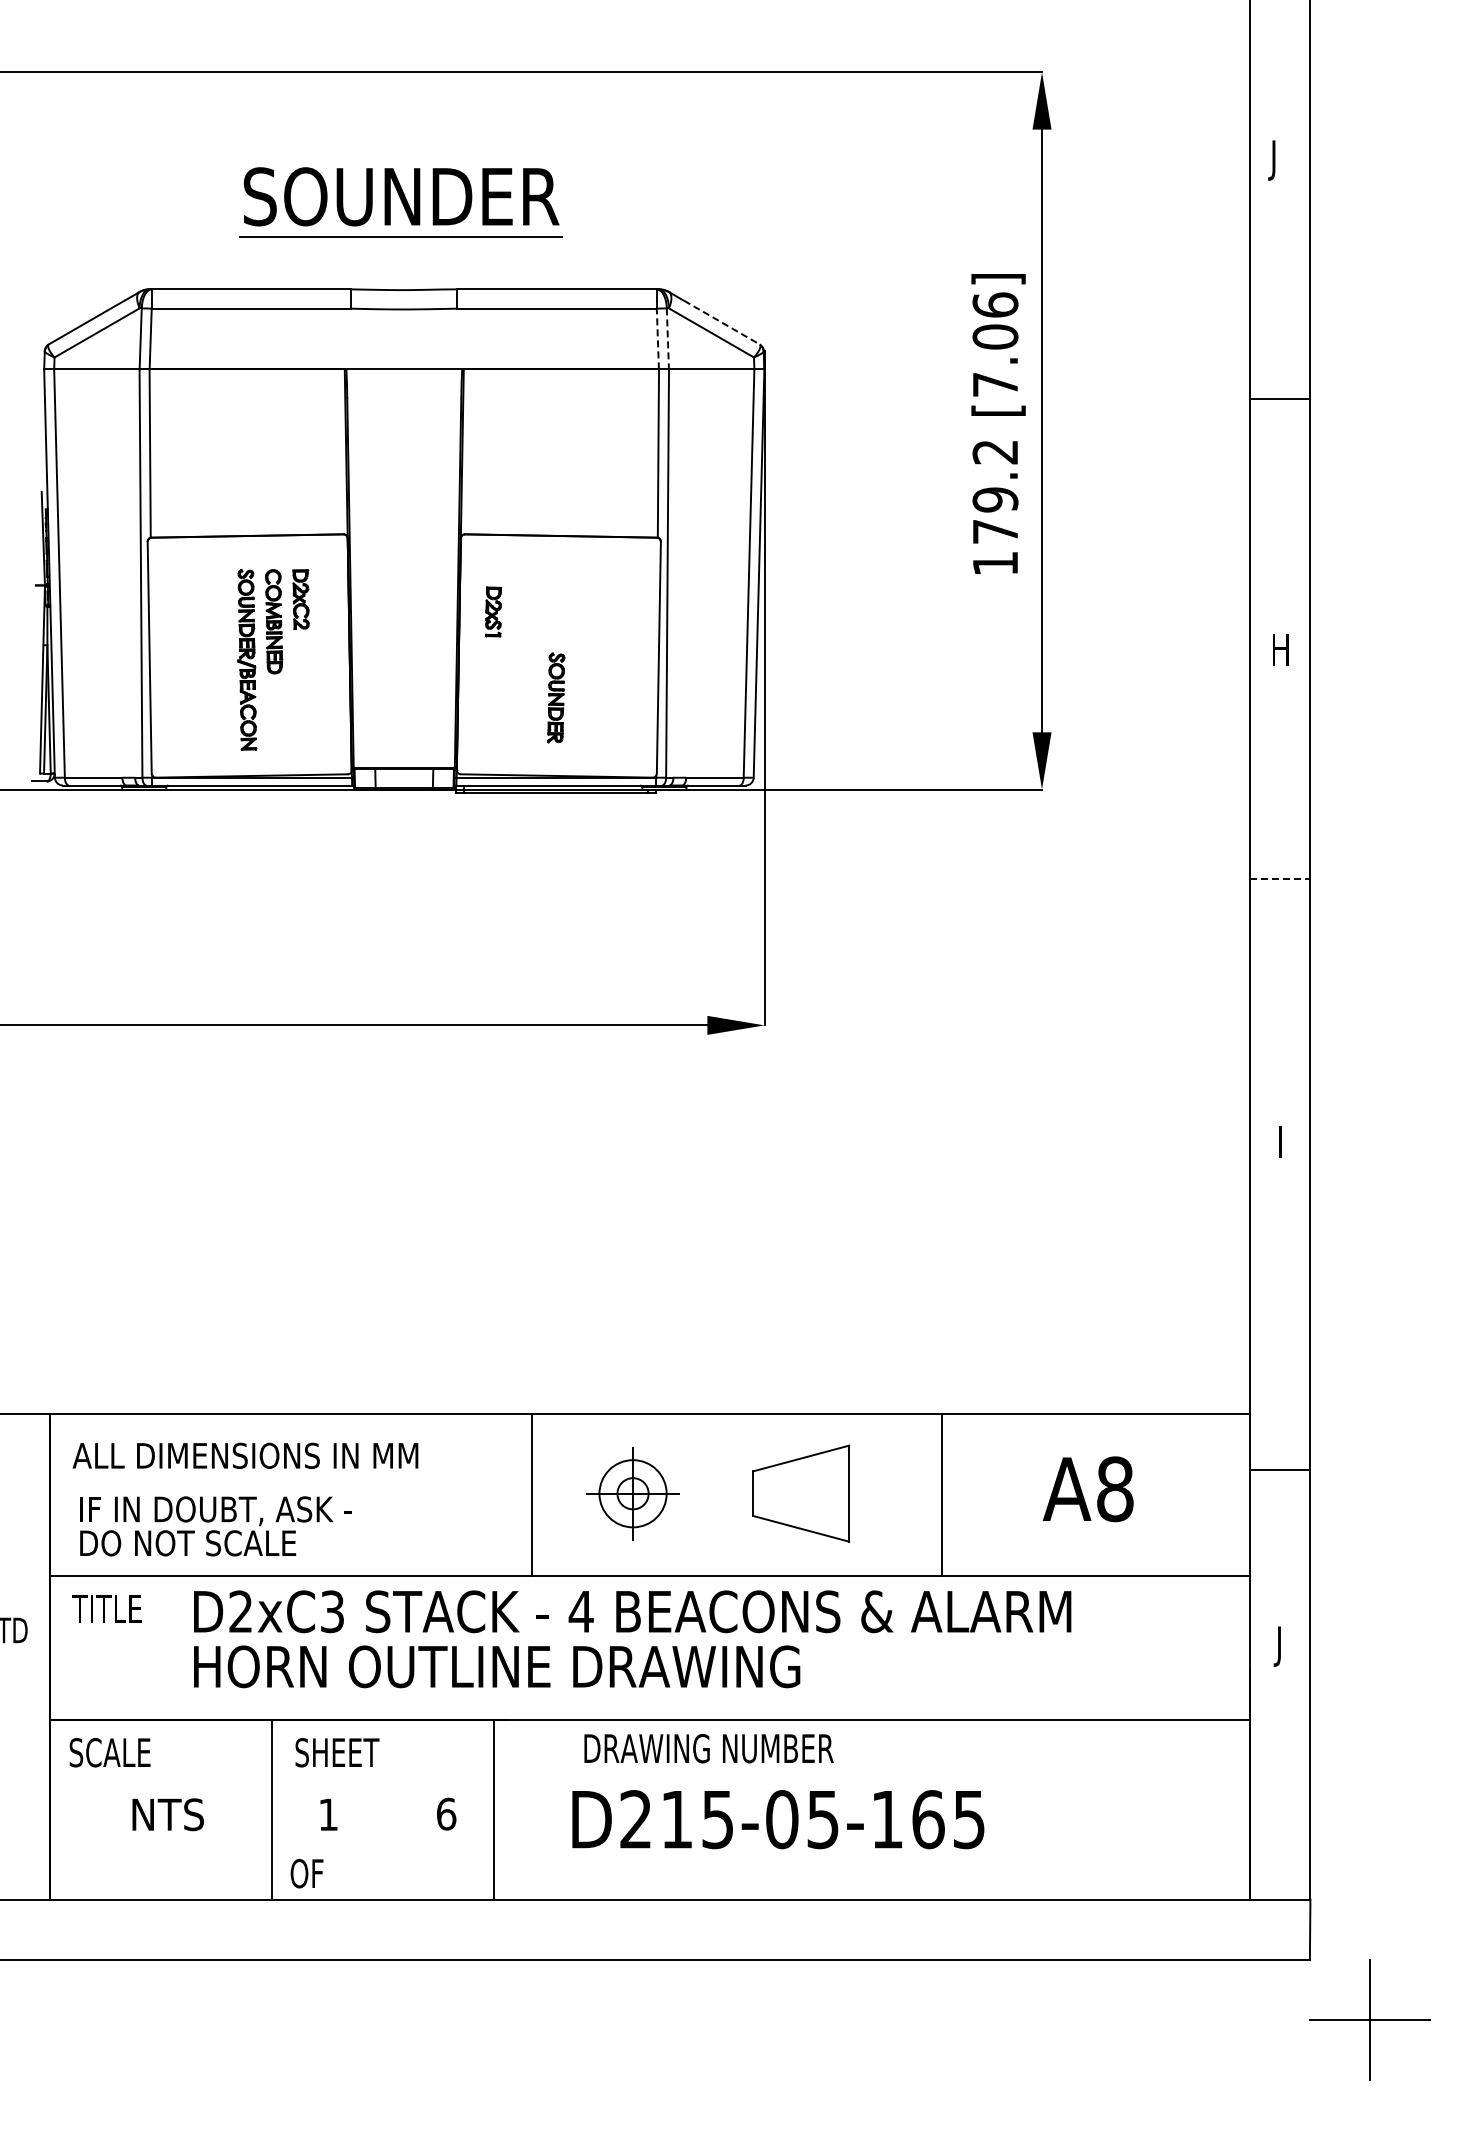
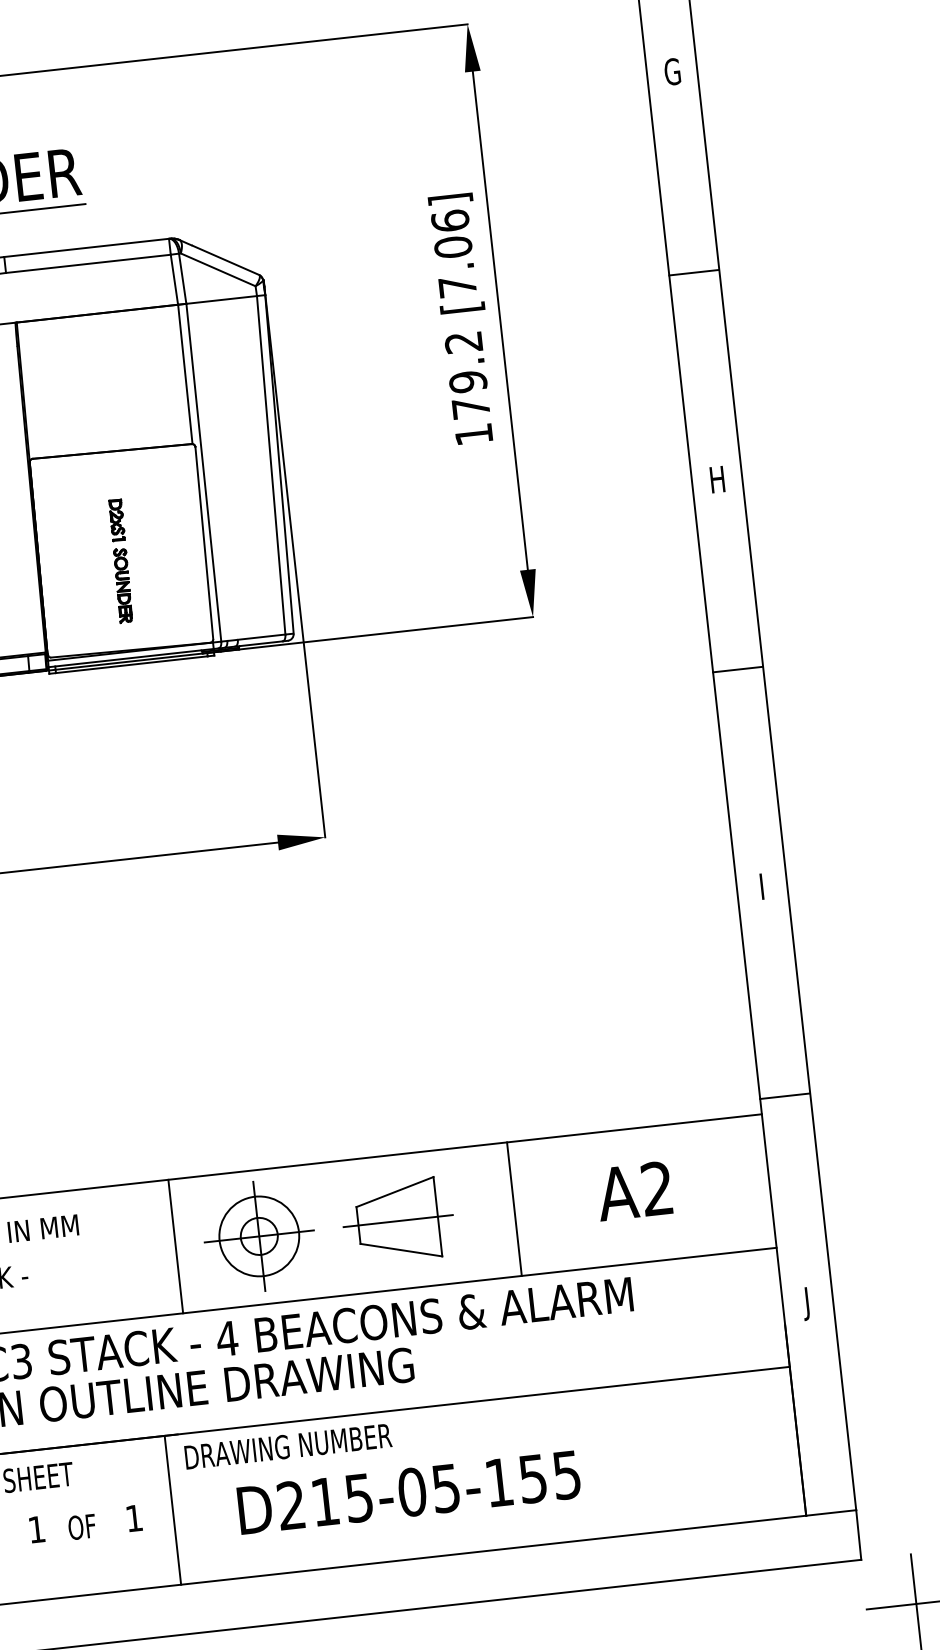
text: (1278, 159) -> (671, 74), J -> G
line: (721, 322) -> (225, 260), dashed -> solid
line: (657, 338) -> (174, 279), dashed -> solid
line: (667, 338) -> (182, 278), dashed -> solid
part: (493, 611) -> (116, 519), moved
line: (1280, 879) -> (738, 669), dashed -> solid
line: (1279, 1470) -> (784, 1096), moved
text: (1115, 1489) -> (657, 1188), A8 -> A2
part: (632, 1493) -> (258, 1236), size x1.43
line: (801, 1493) -> (398, 1220), added
text: (708, 1748) -> (287, 1446), moved
text: (446, 1813) -> (134, 1517), 6 -> 1
text: (928, 1819) -> (533, 1478), D215-05-165 -> D215-05-155
text: (306, 1873) -> (81, 1526), moved

